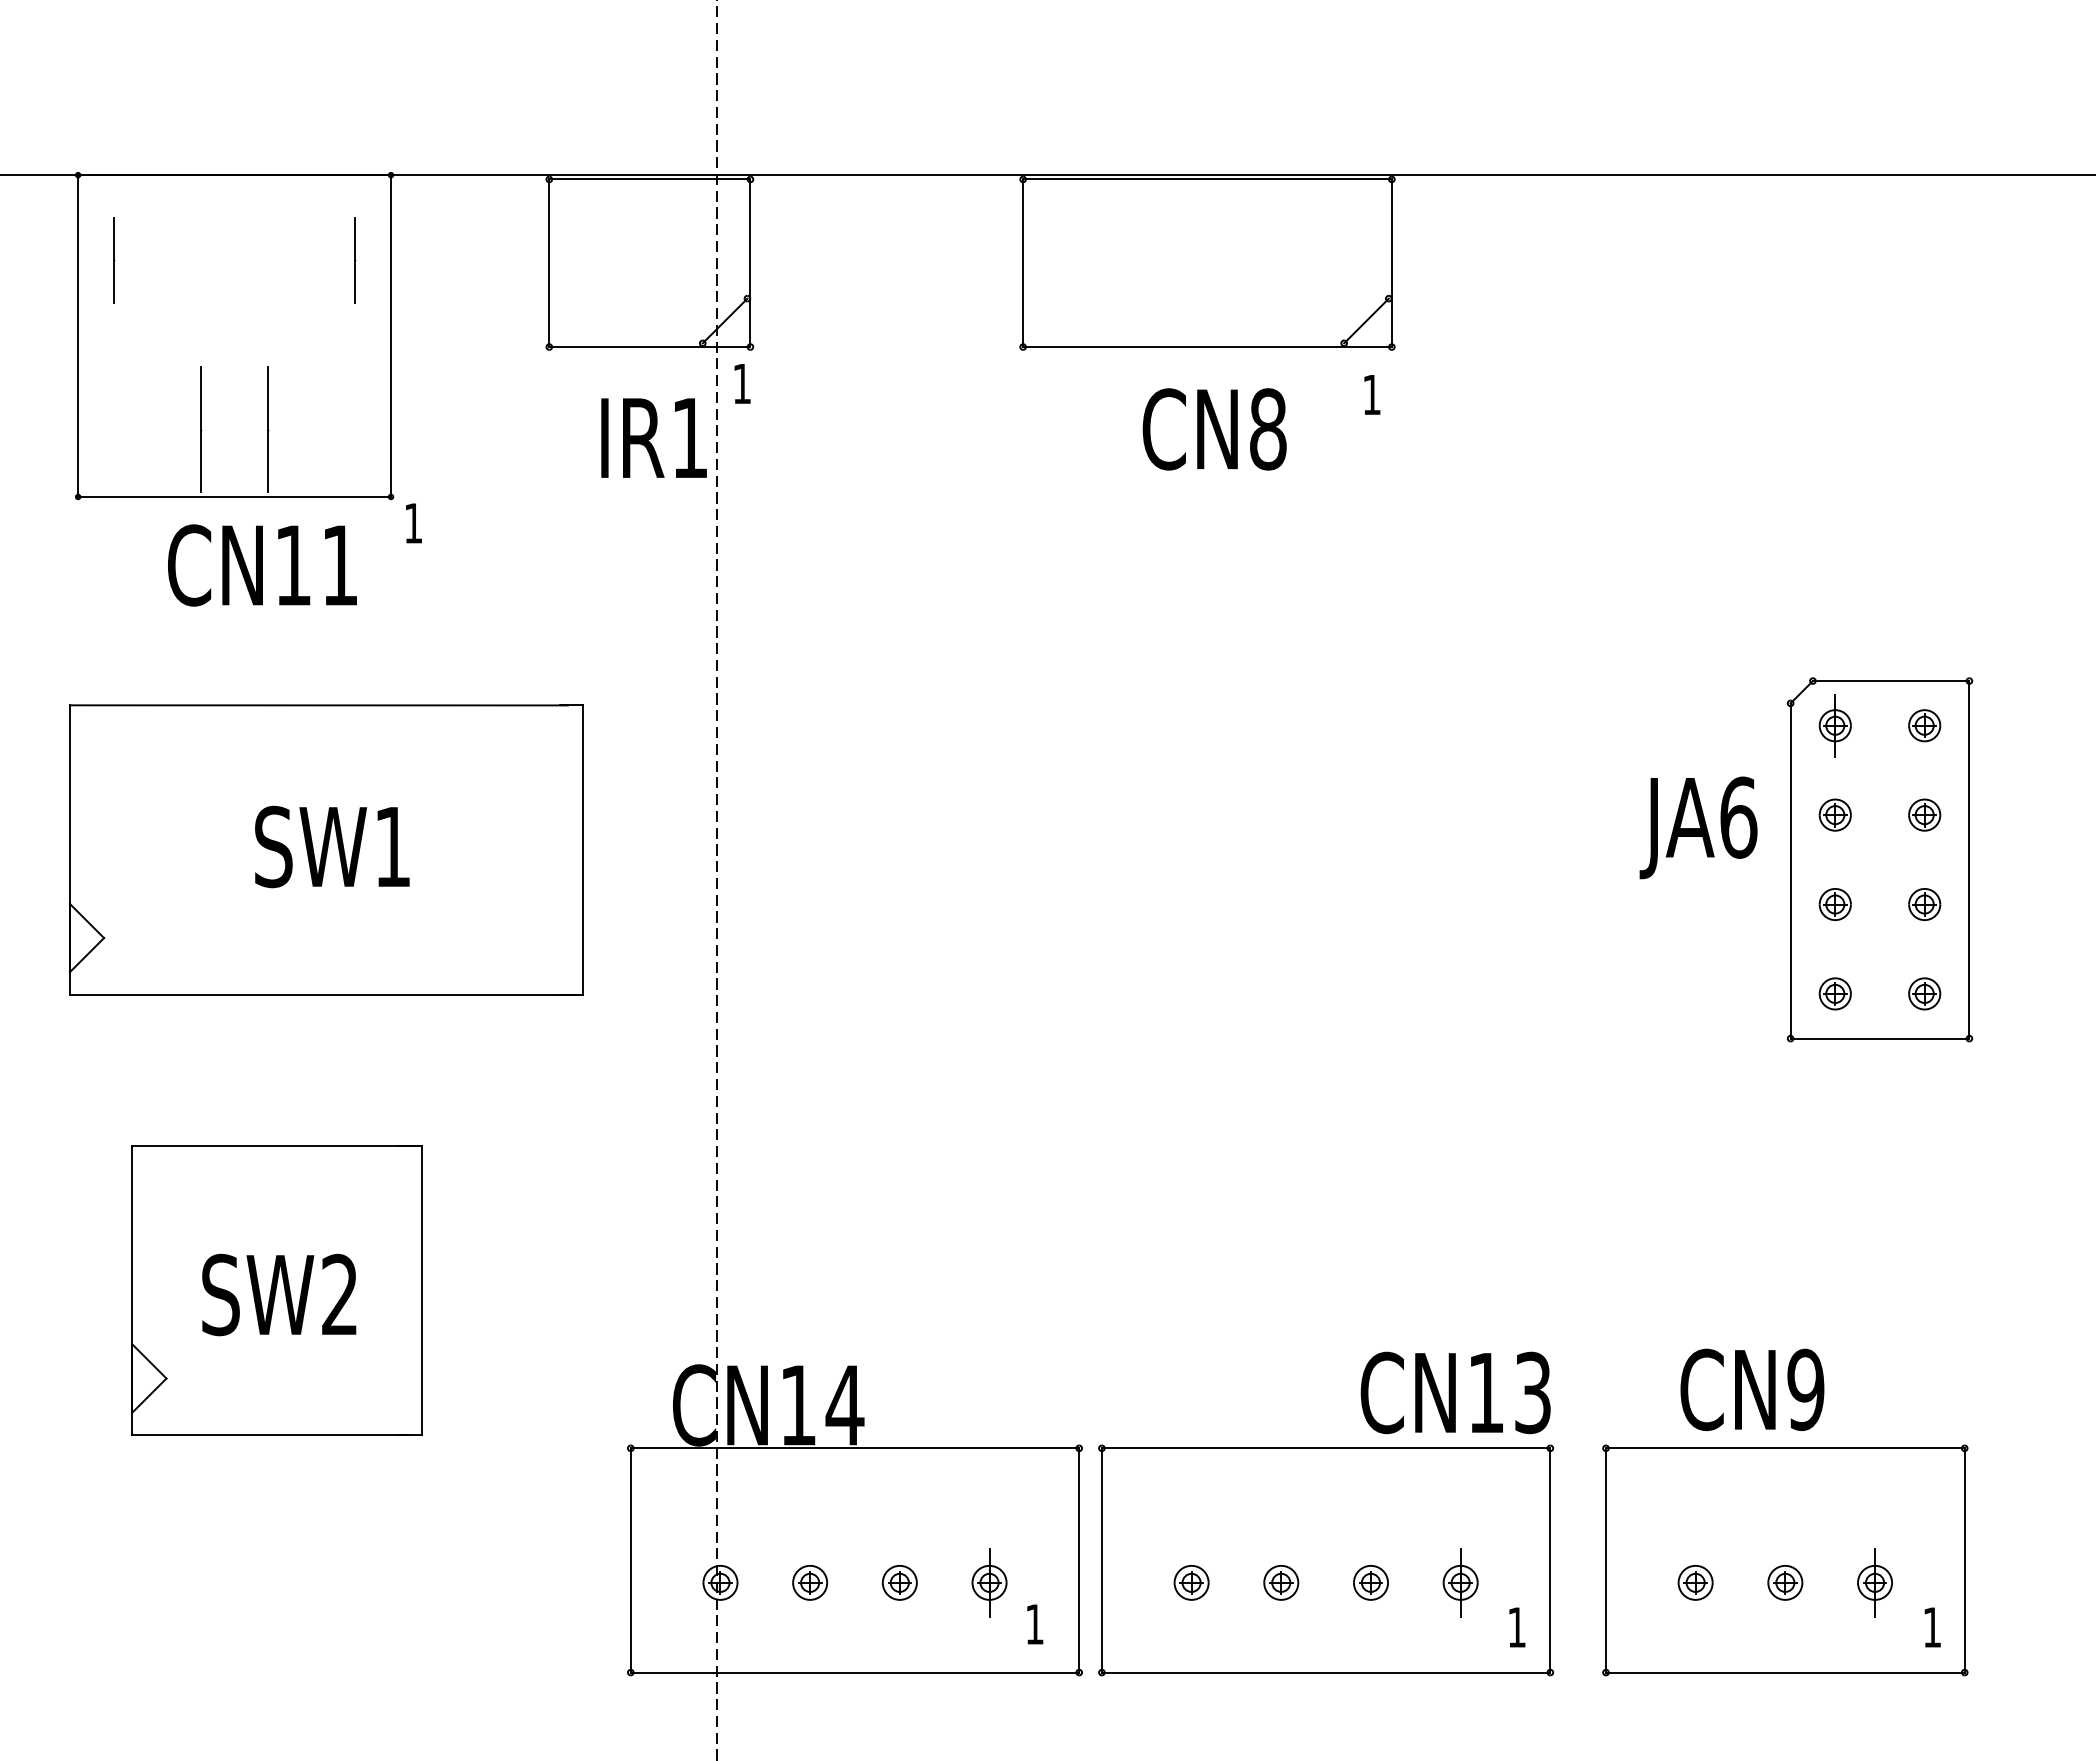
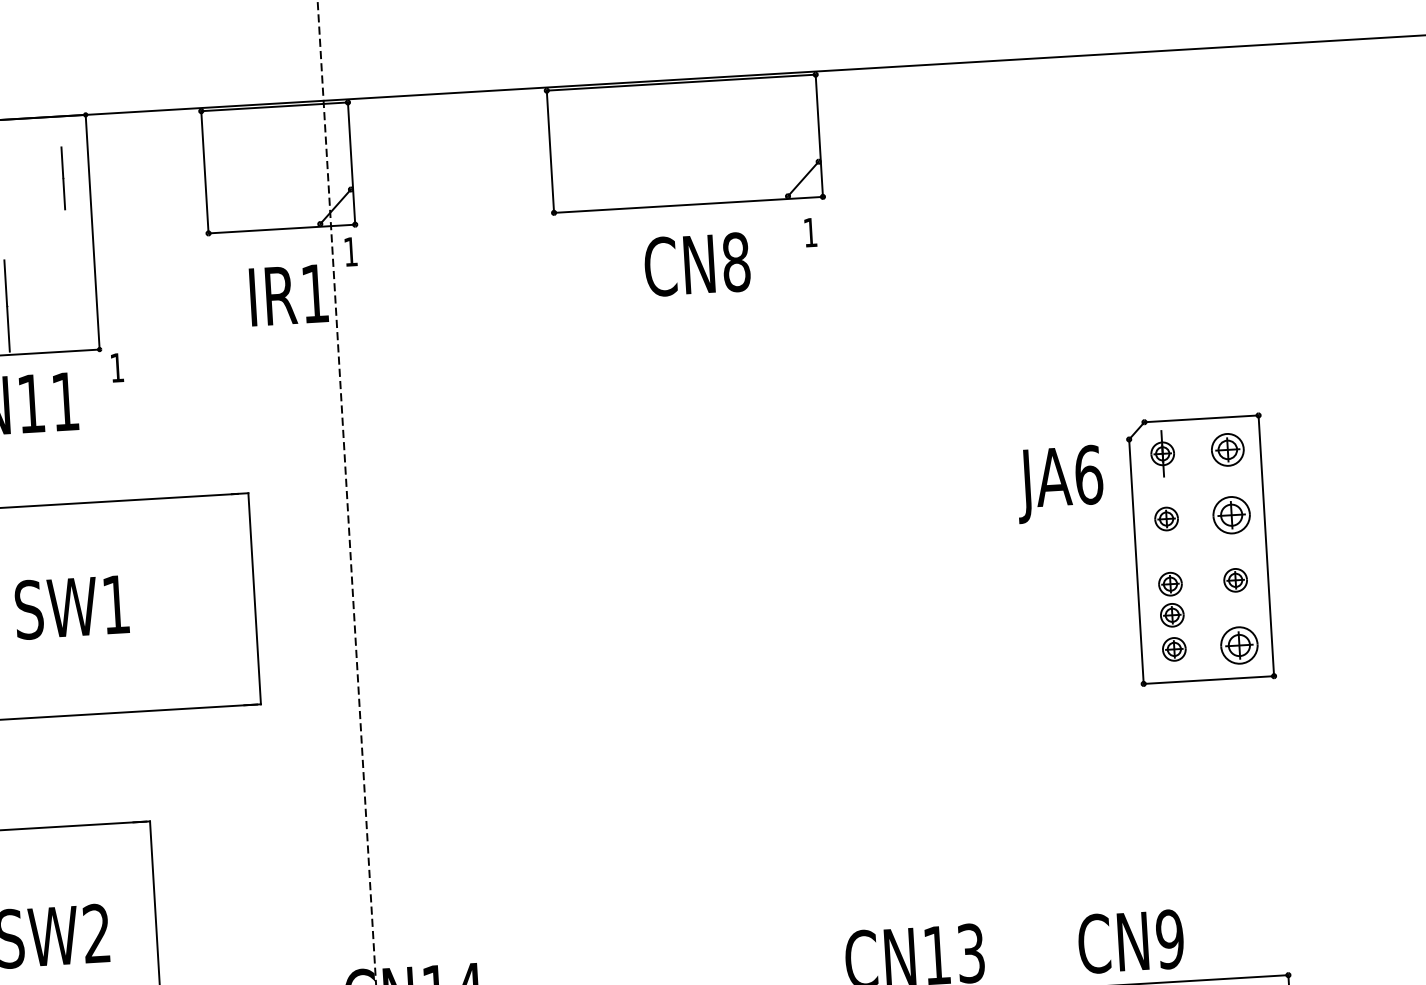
part: (1924, 725) -> (1227, 449), size x1.4
part: (1924, 814) -> (1231, 514), size x1.6
text: (1698, 827) -> (1060, 483), moved
part: (1834, 946) -> (1171, 614), added
part: (1924, 993) -> (1239, 645), size x1.6

